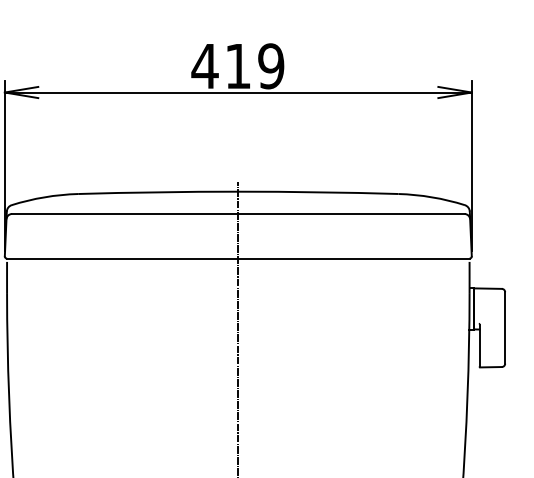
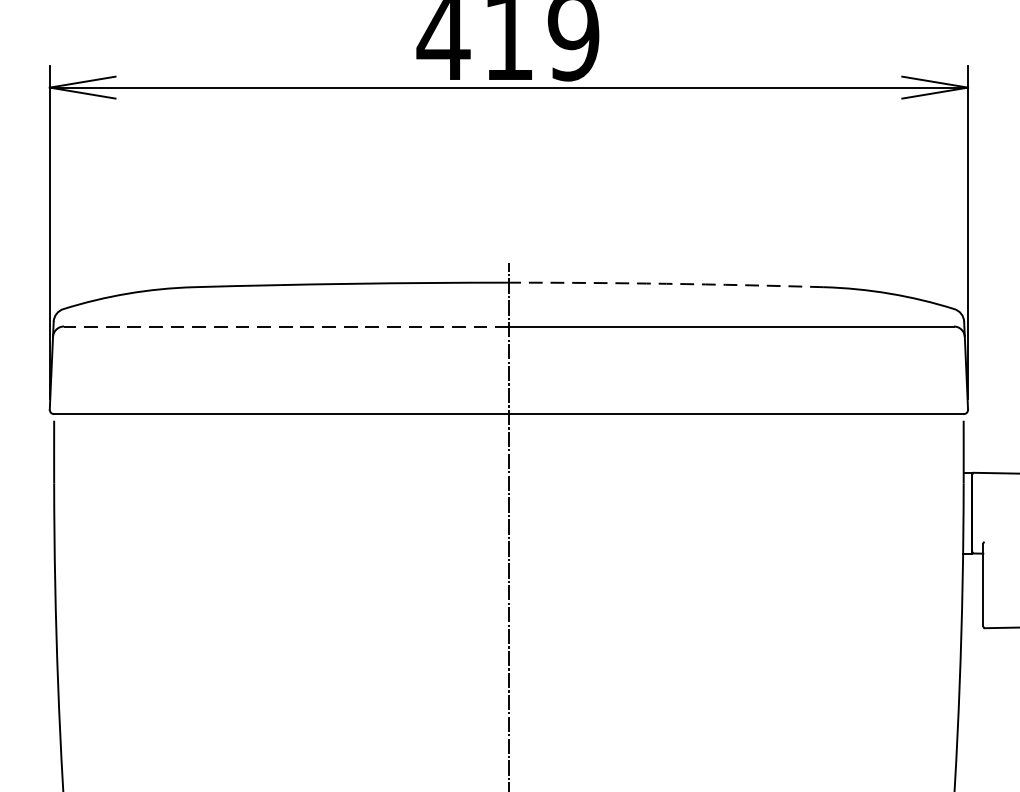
arc: (318, 192) -> (666, 284), solid -> dashed
line: (124, 214) -> (285, 327), solid -> dashed

